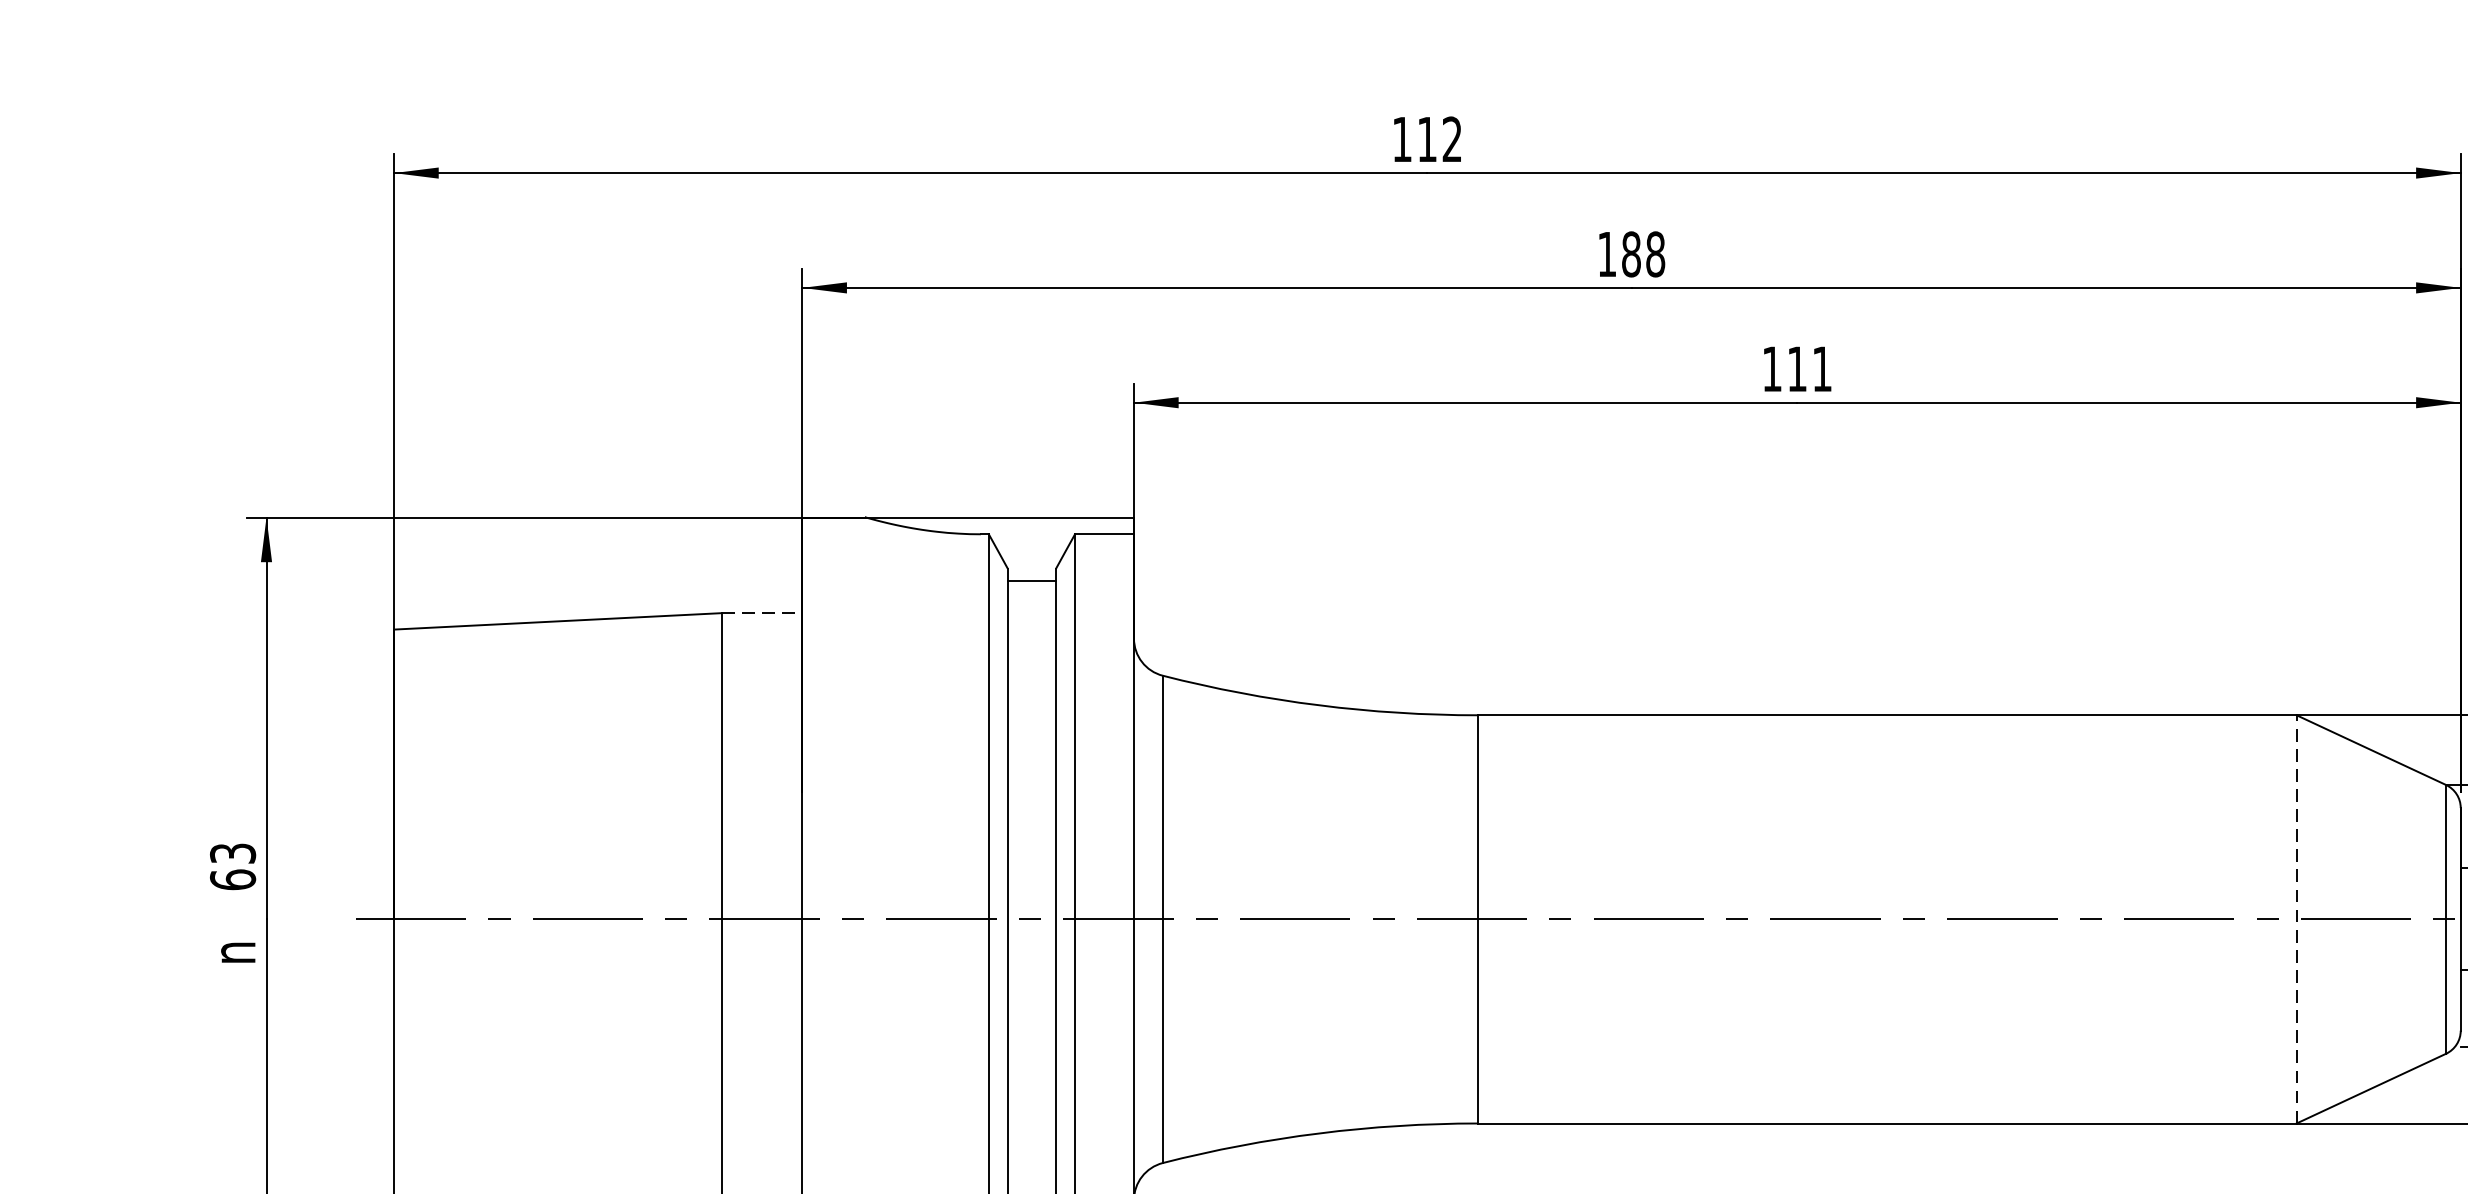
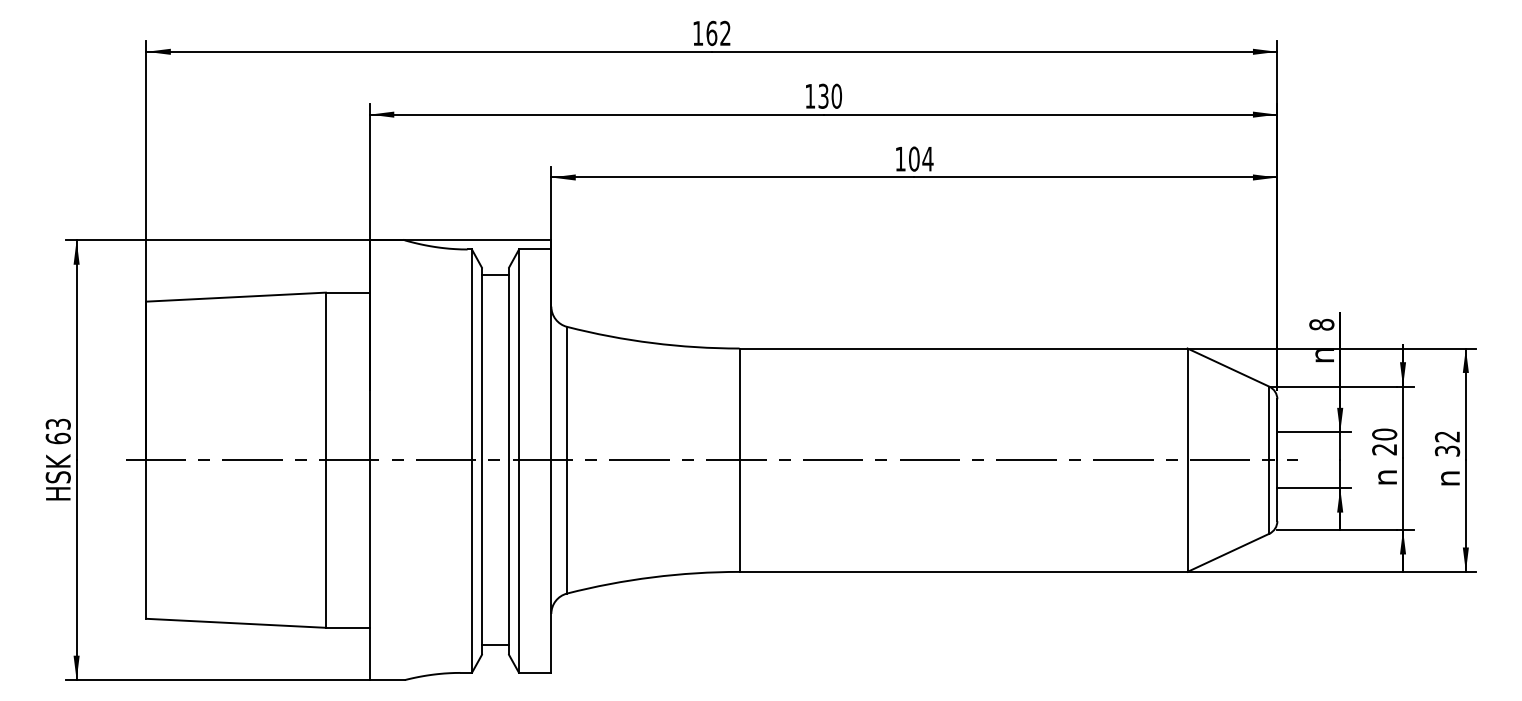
text: (1426, 139) -> (711, 33), 112 -> 162
text: (1642, 252) -> (829, 95), 188 -> 130
text: (1810, 368) -> (921, 158), 111 -> 104
line: (761, 612) -> (347, 292), dashed -> solid
line: (2296, 919) -> (1187, 460), dashed -> solid
text: (231, 950) -> (57, 477), n -> HSK

